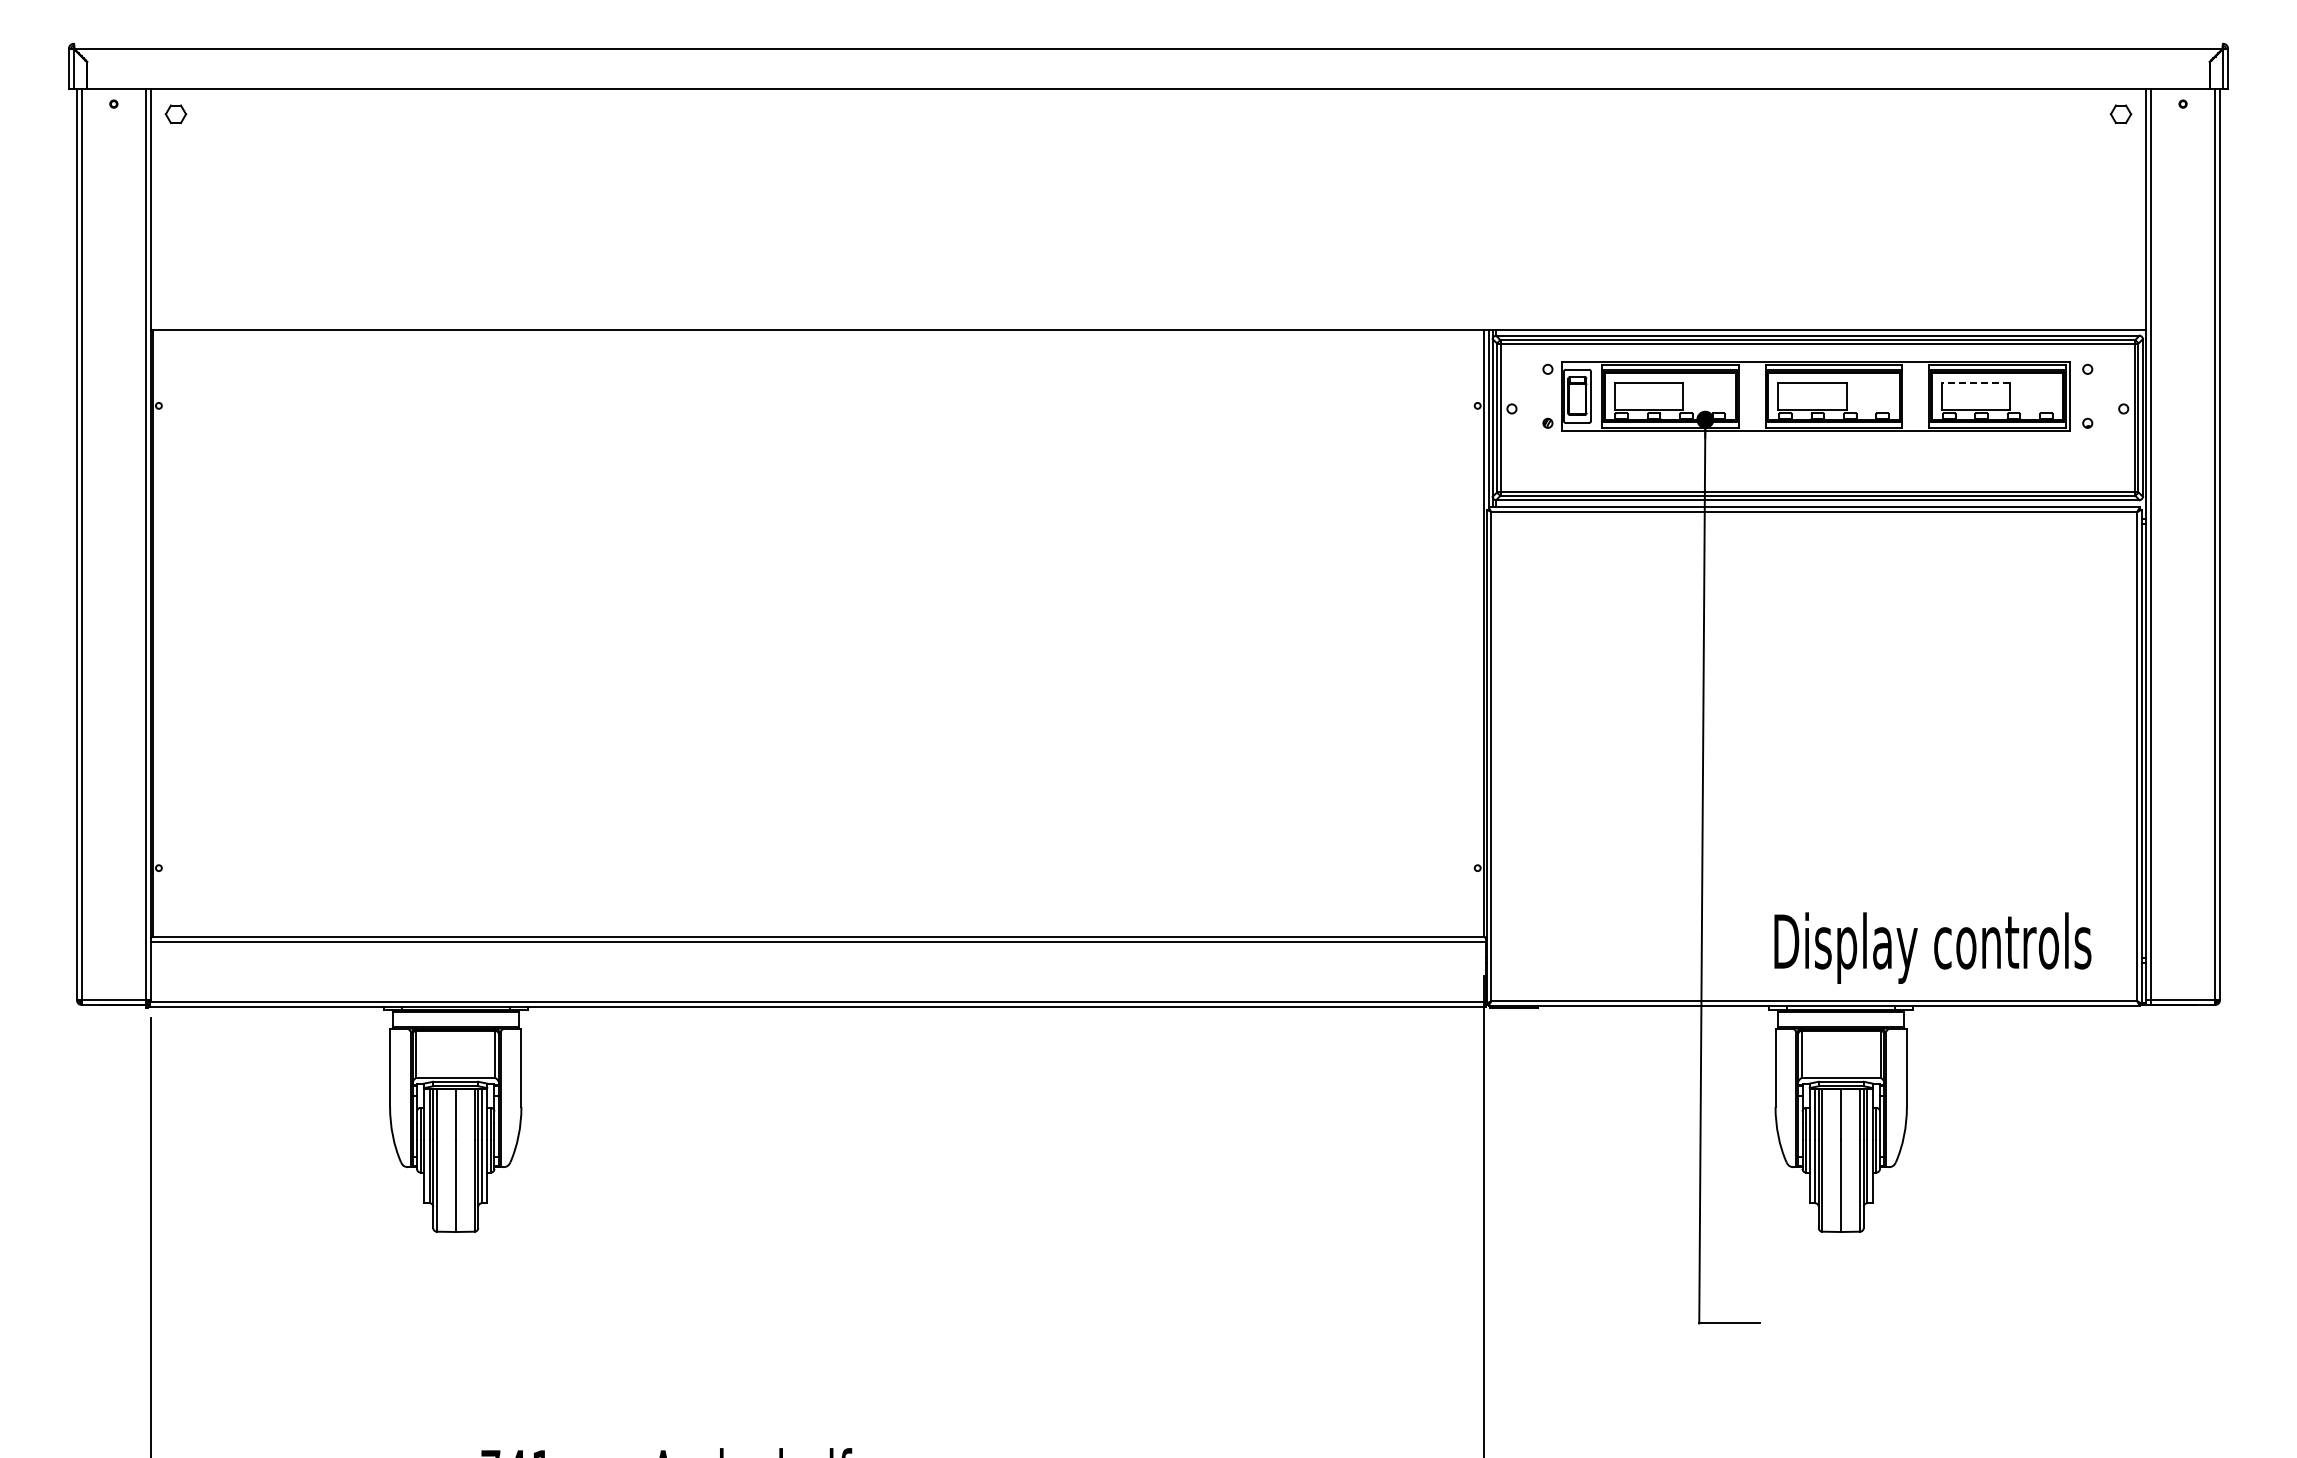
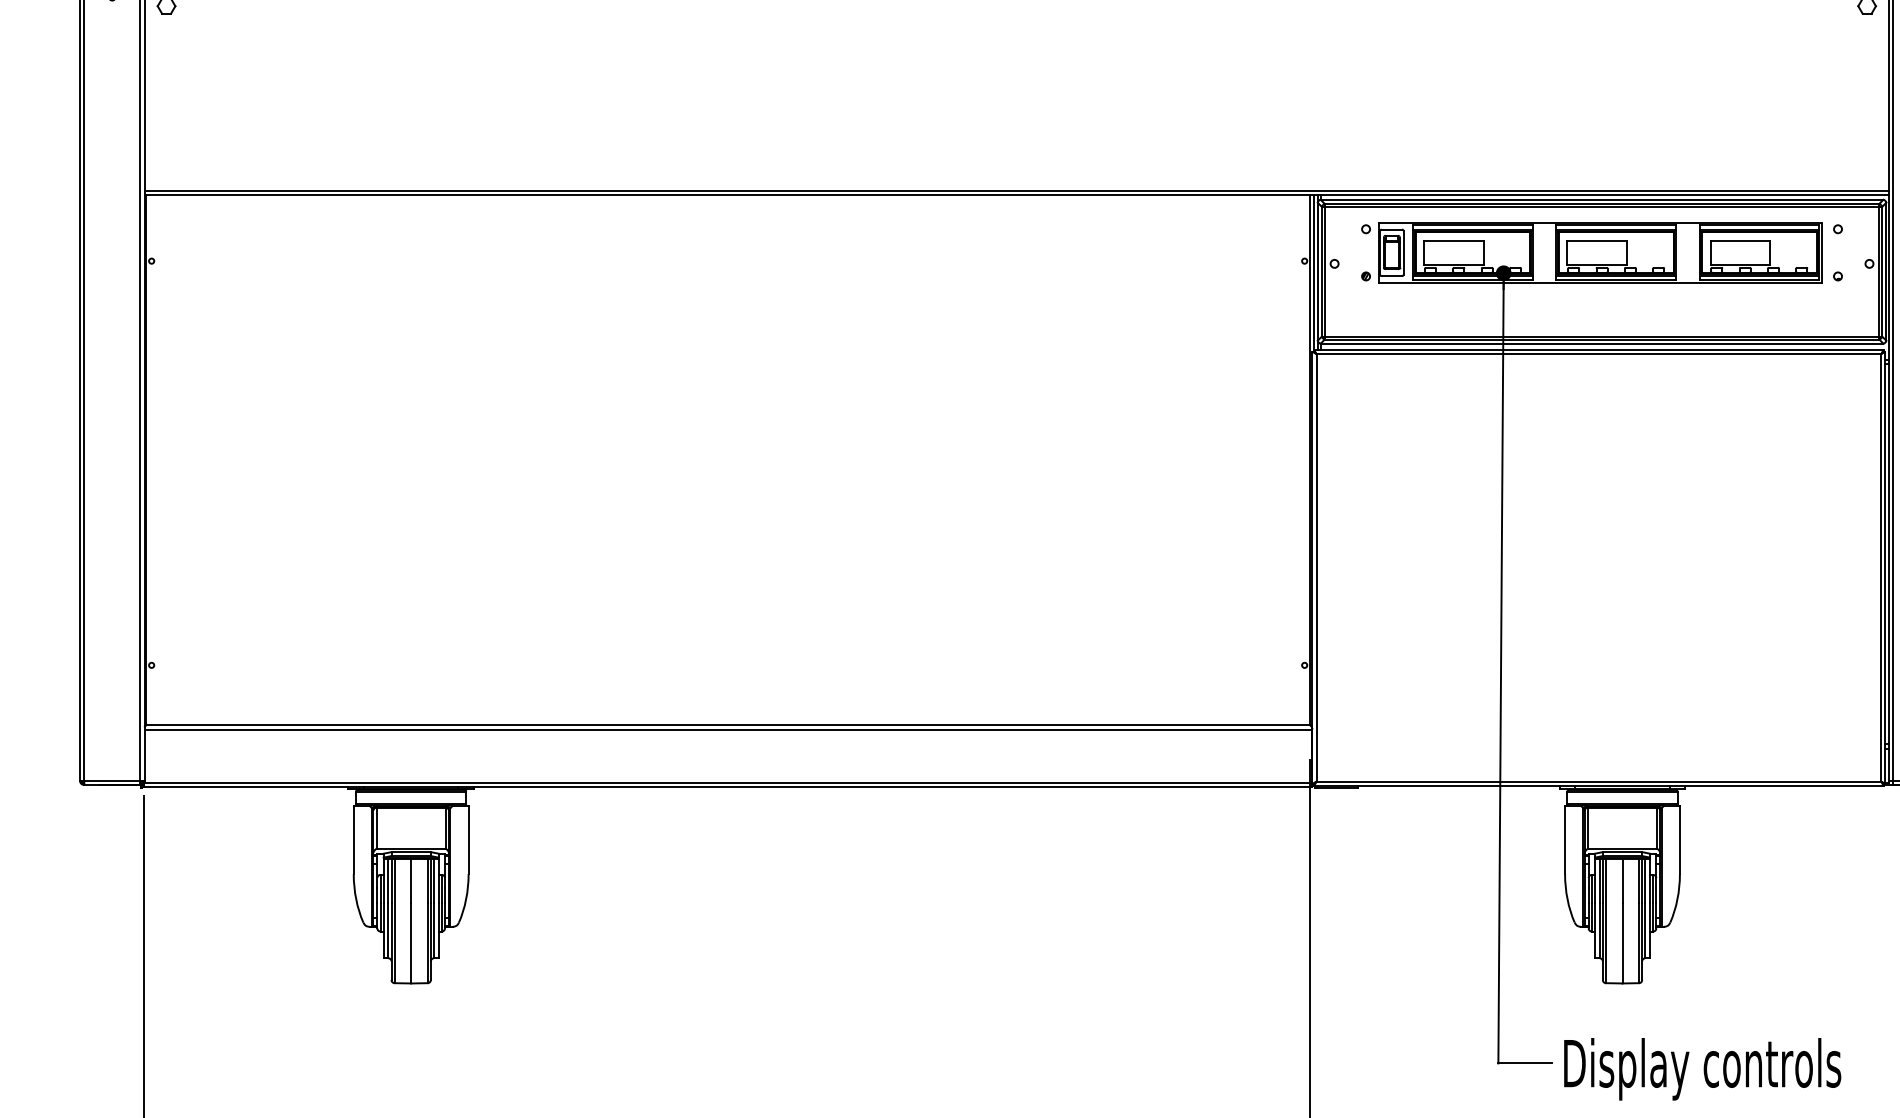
line: (1148, 325) -> (1016, 190), added
line: (1975, 382) -> (1739, 240), dashed -> solid
text: (1932, 947) -> (1702, 1068), moved

